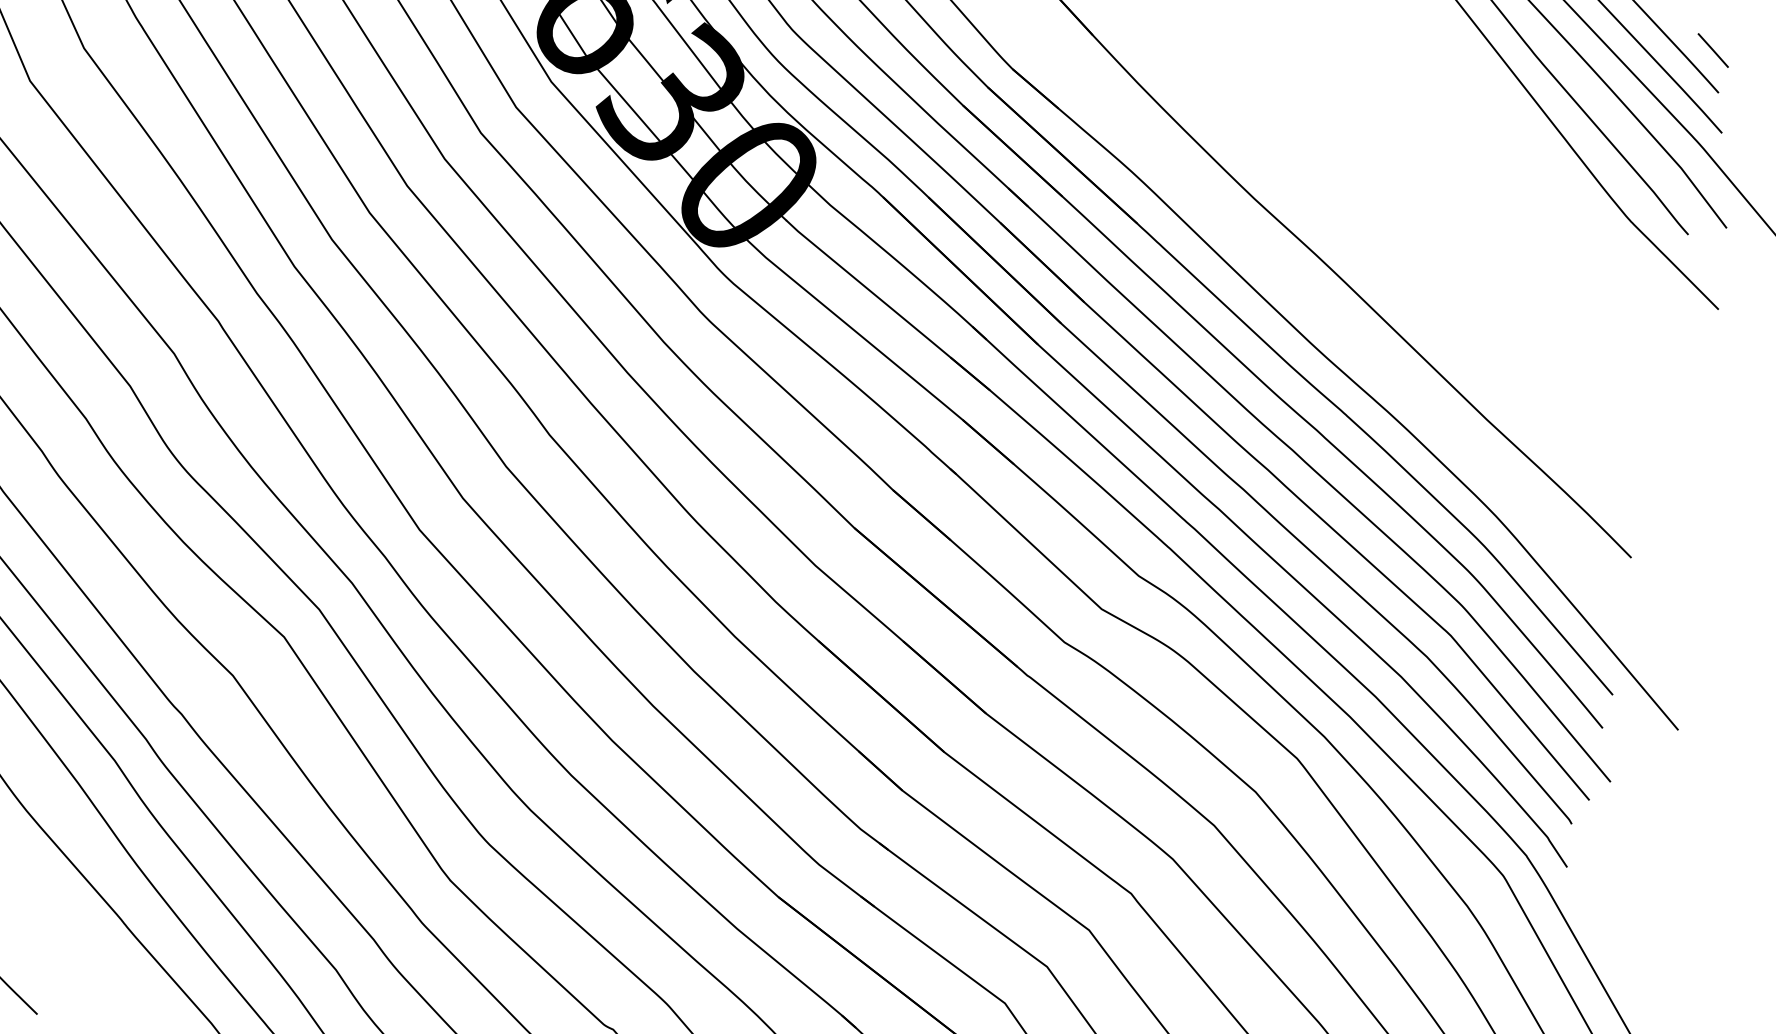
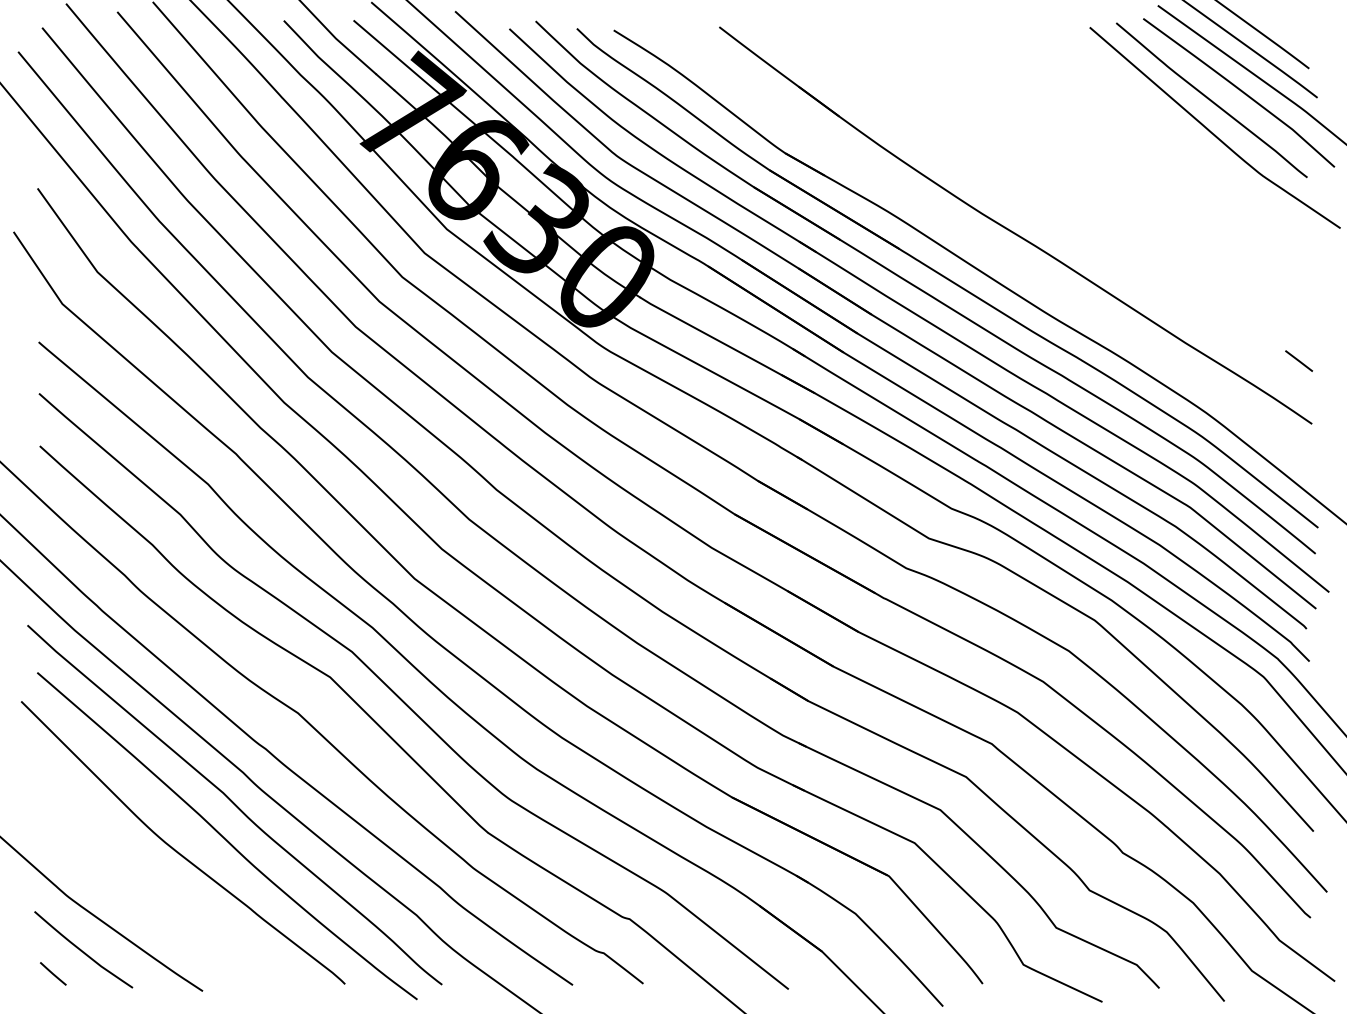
line: (1713, 49) -> (1299, 360), moved

